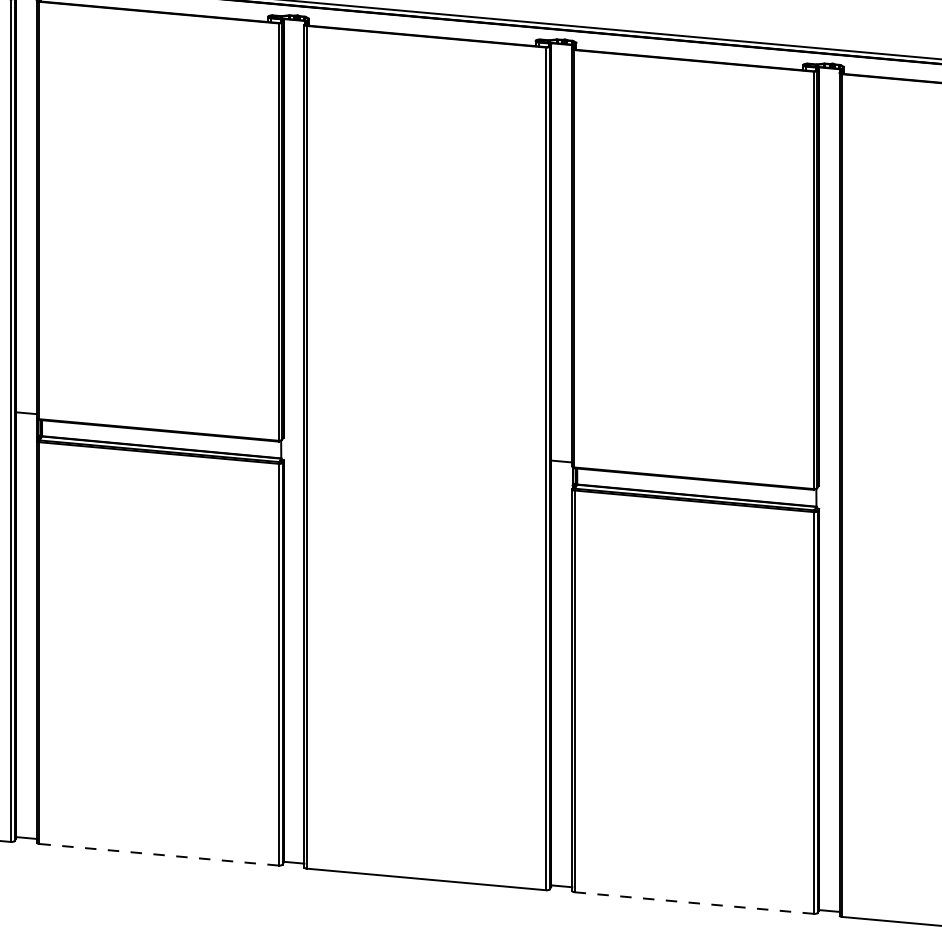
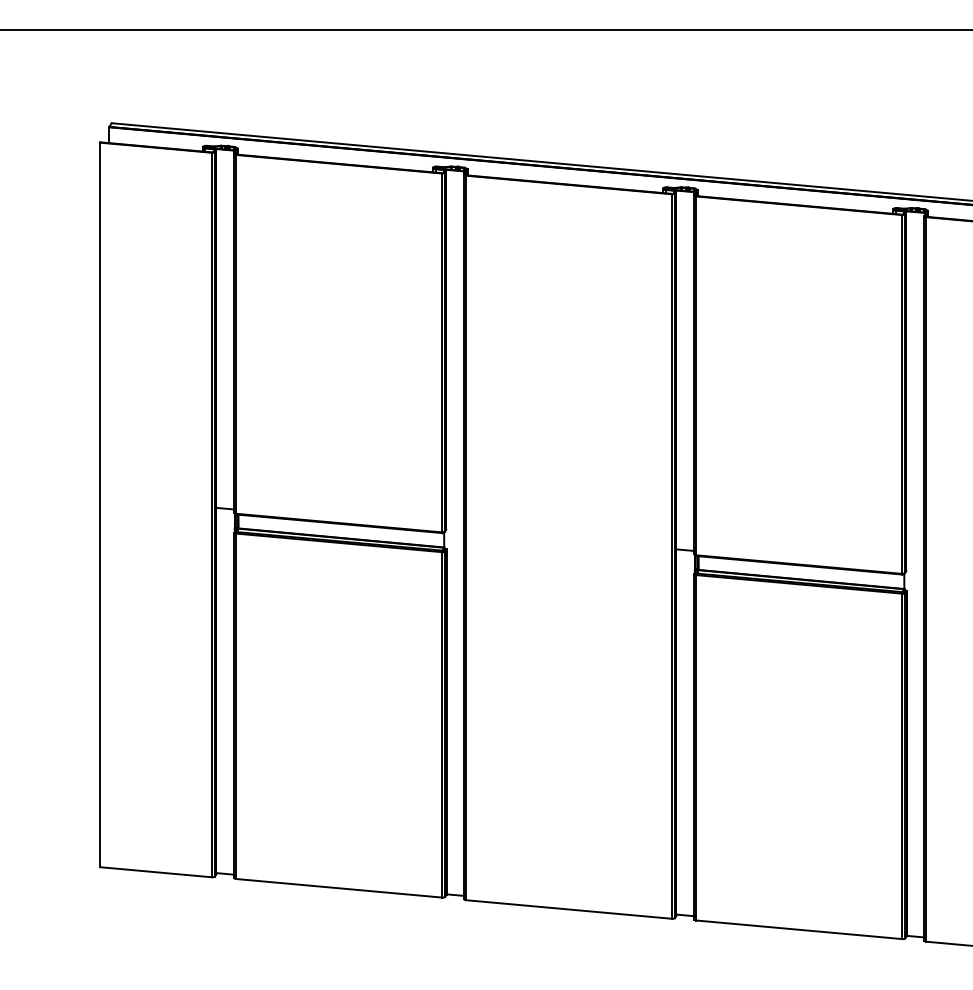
line: (159, 855) -> (339, 888), dashed -> solid
line: (694, 902) -> (799, 929), dashed -> solid

